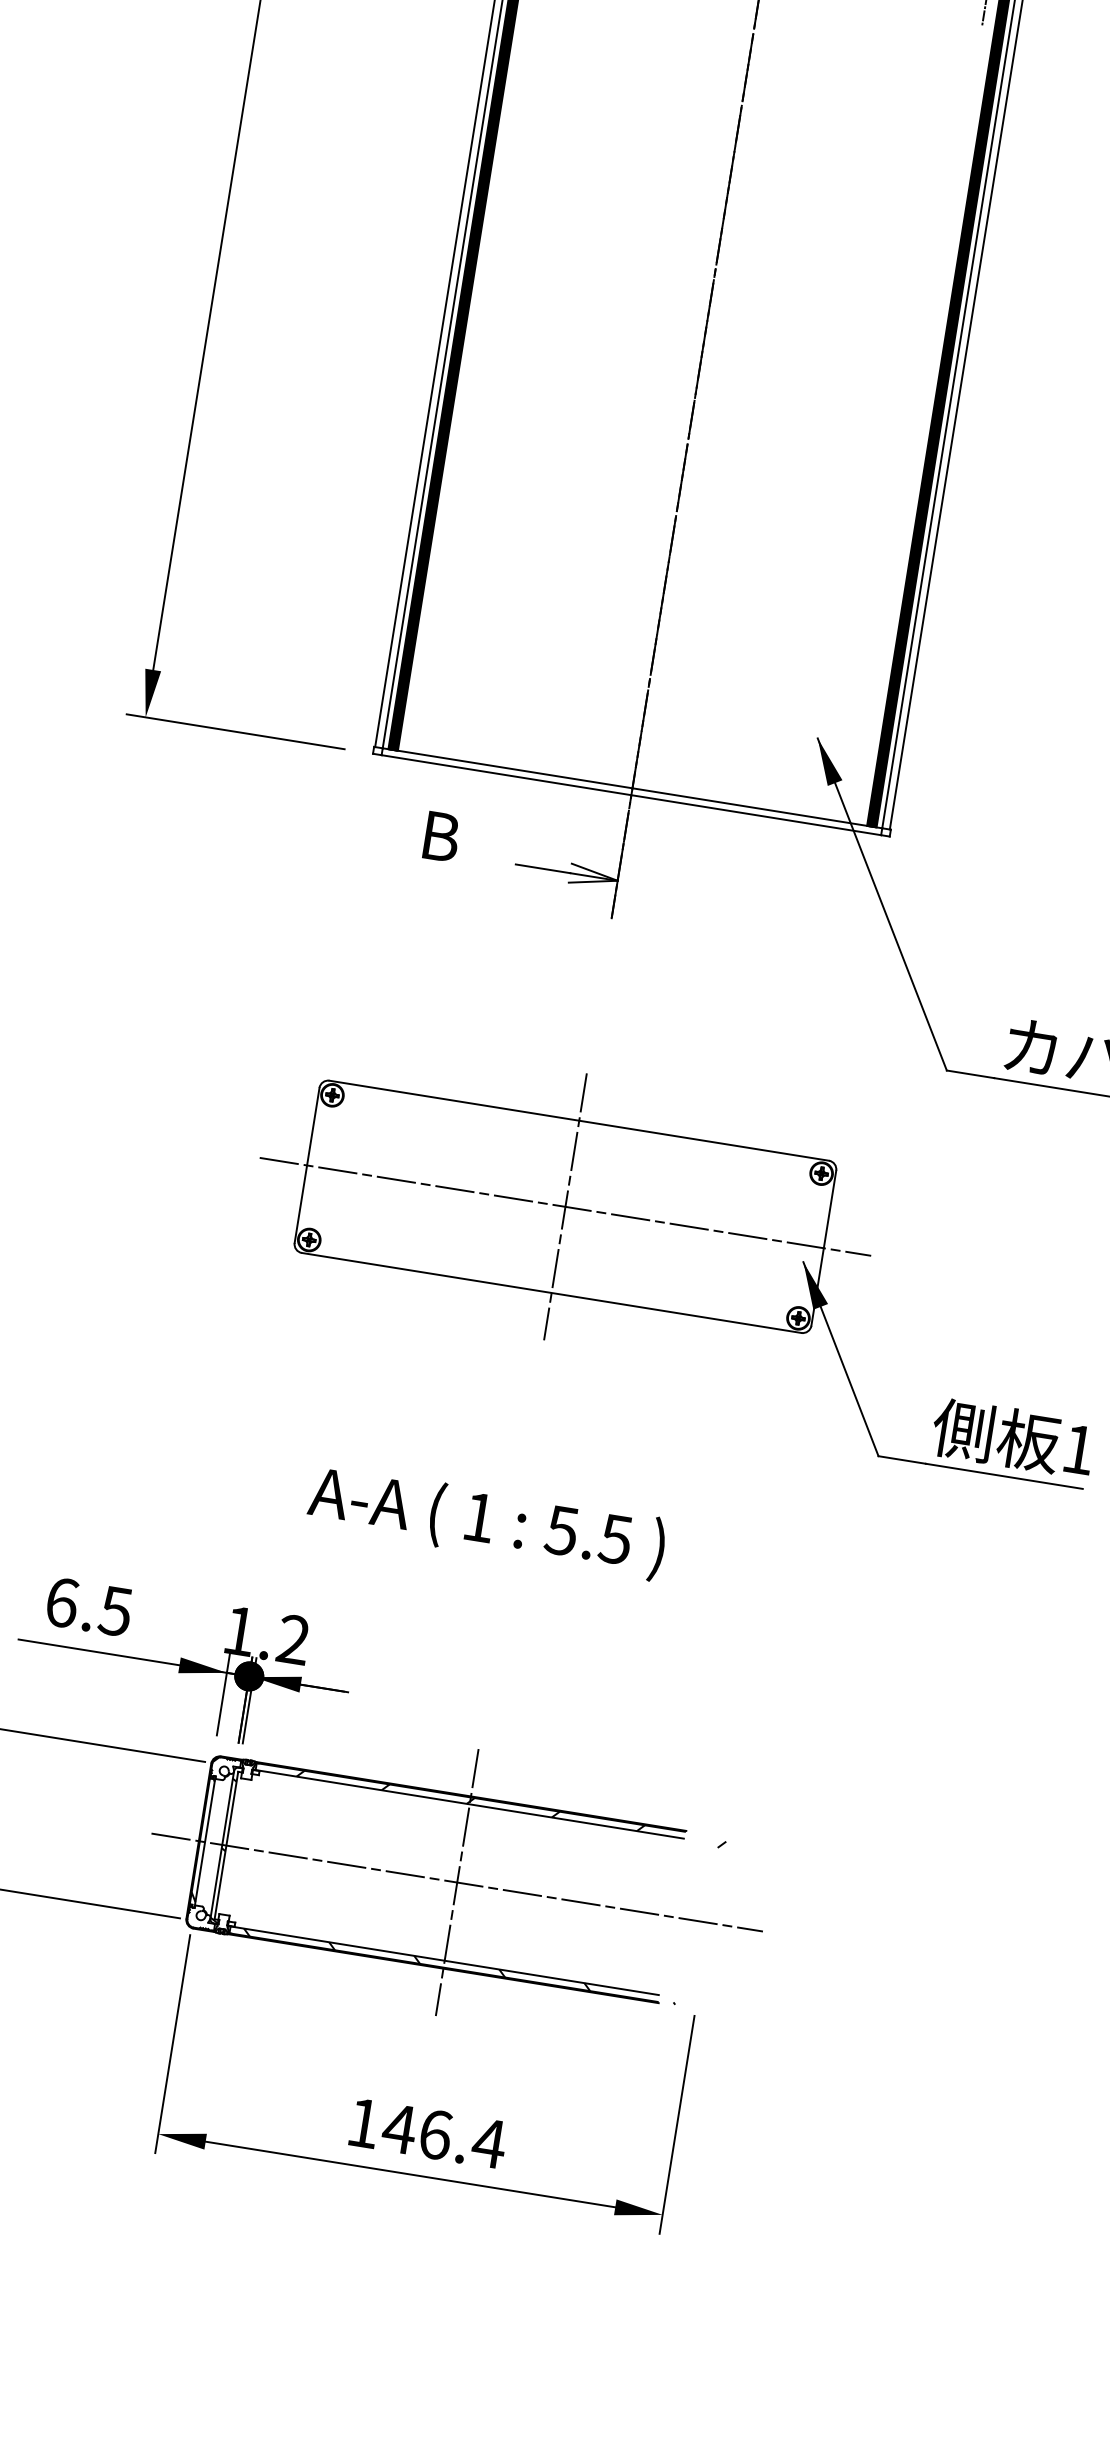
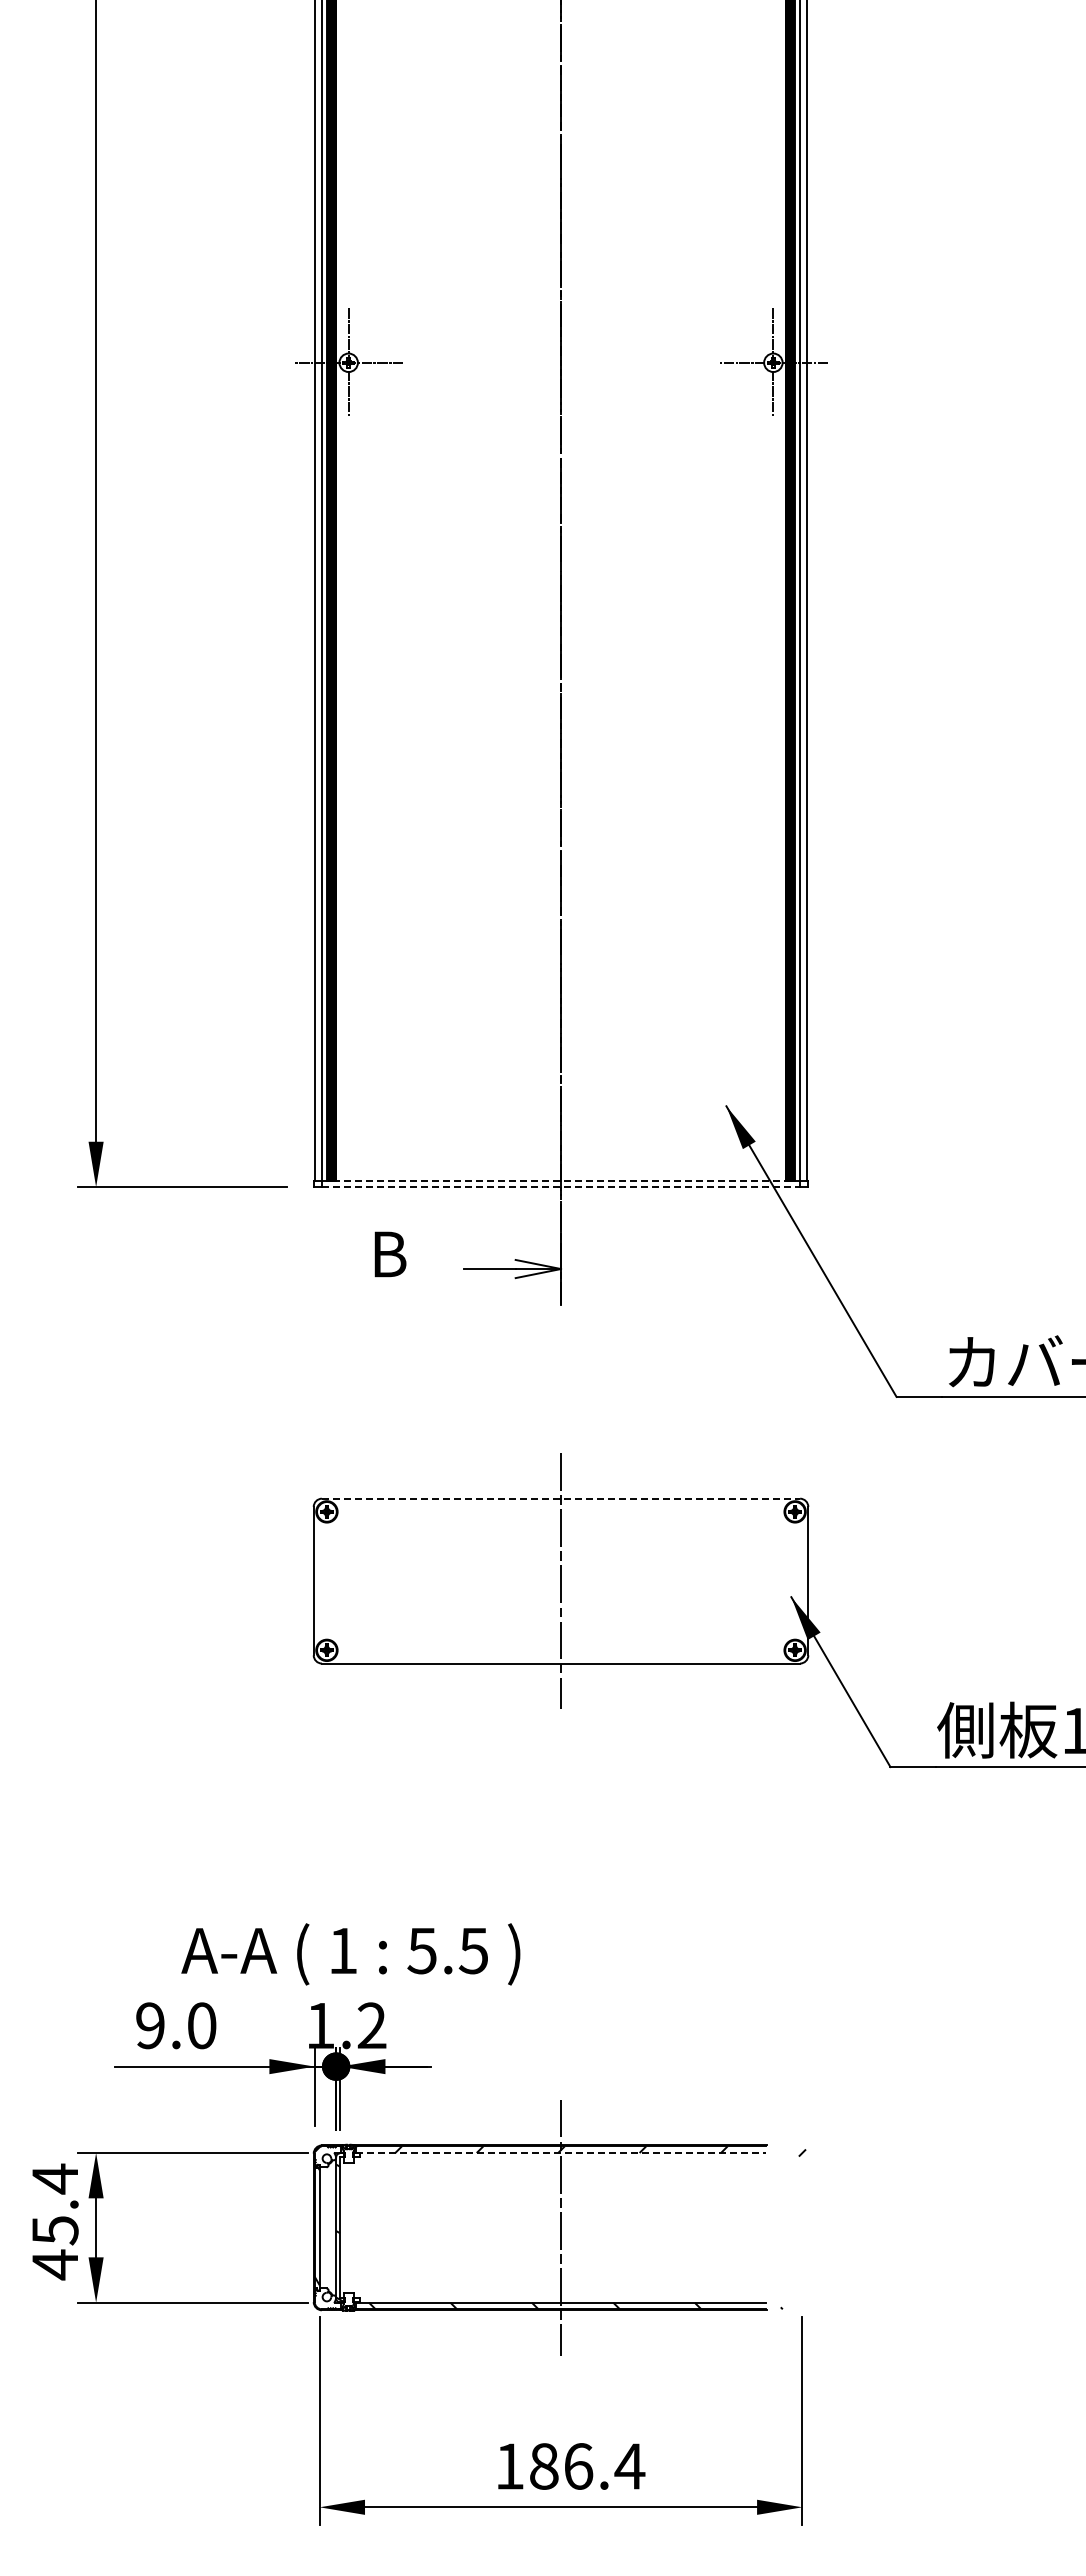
line: (632, 788) -> (561, 1180), solid -> dashed
line: (631, 795) -> (561, 1187), solid -> dashed
line: (579, 1120) -> (561, 1498), solid -> dashed
line: (564, 1207) -> (560, 1581), removed
text: (486, 1522) -> (350, 1954), moved
text: (89, 1606) -> (176, 2025), 6.5 -> 9.0
line: (470, 1804) -> (561, 2153), solid -> dashed
line: (456, 1882) -> (560, 2227), removed
text: (398, 2128) -> (543, 2466), 146.4 -> 186.4

